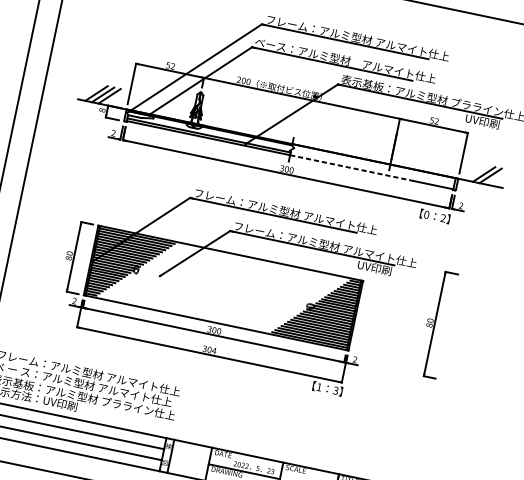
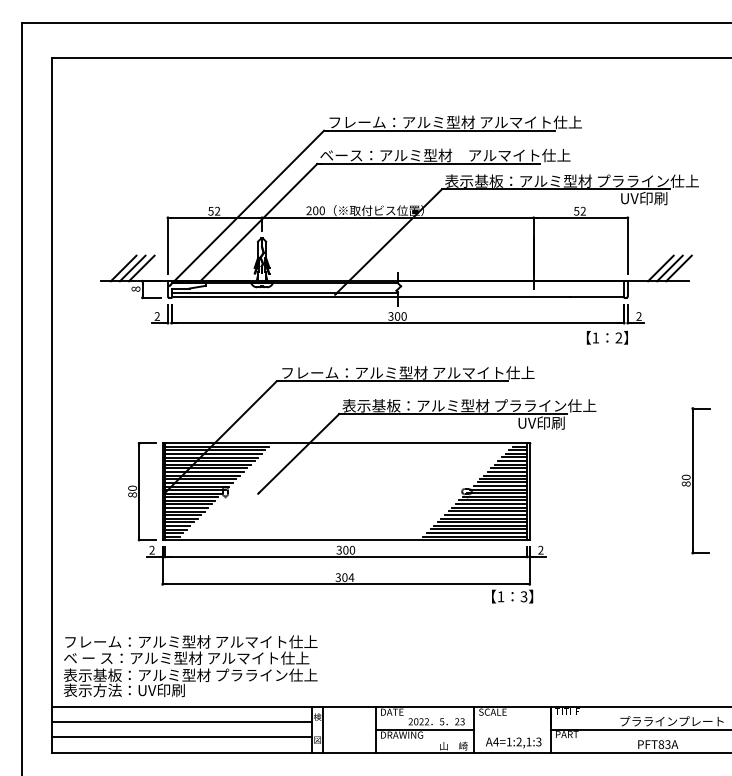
line: (352, 168) -> (484, 296), dashed -> solid
line: (496, 177) -> (678, 268), added
text: (426, 214) -> (595, 337), 0 -> 1
text: (314, 242) -> (454, 405), フレーム：アルミ型材 アルマイト仕上 -> 表示基板：アルミ型材 プラライン仕上
part: (436, 324) -> (695, 480), moved

